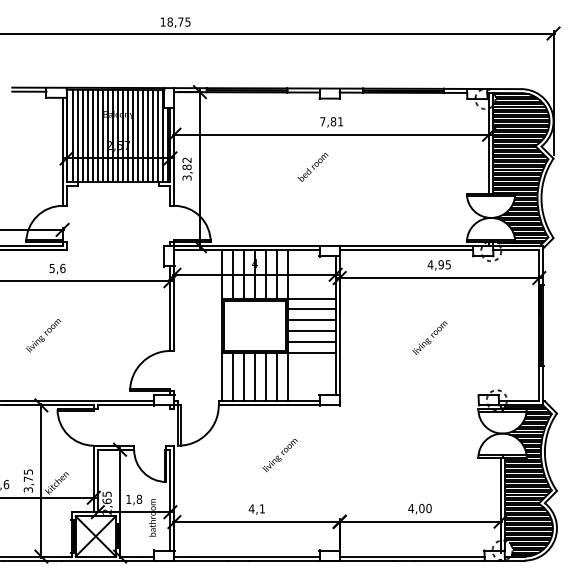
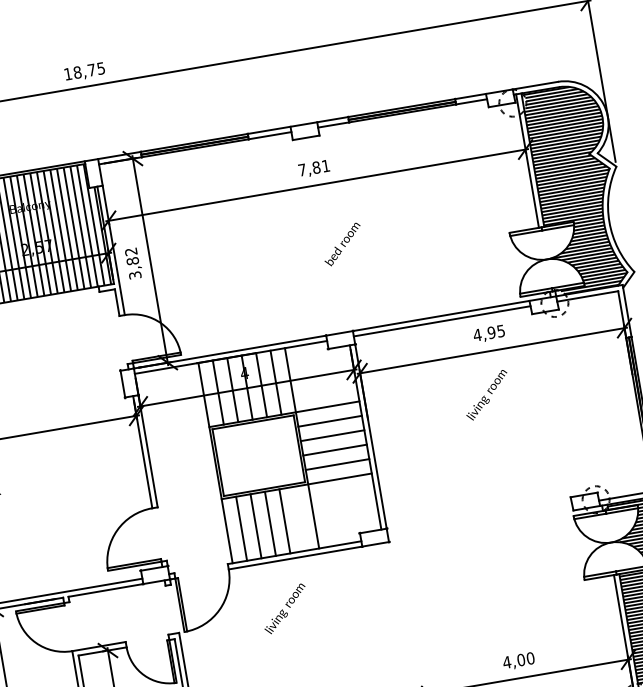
text: (312, 167) -> (341, 244), moved
text: (429, 337) -> (486, 394), moved
line: (276, 376) -> (298, 518), removed
text: (279, 455) -> (284, 609), moved

